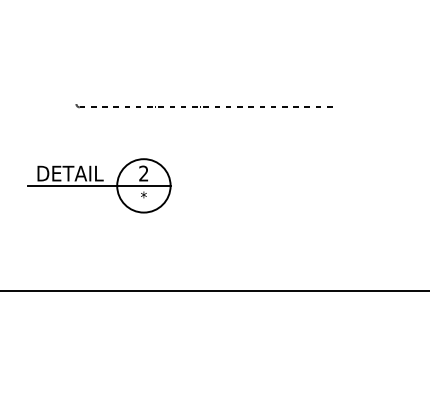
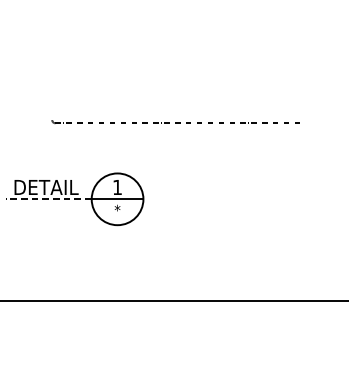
text: (143, 173) -> (117, 187), 2 -> 1
line: (72, 185) -> (48, 198), solid -> dashed

